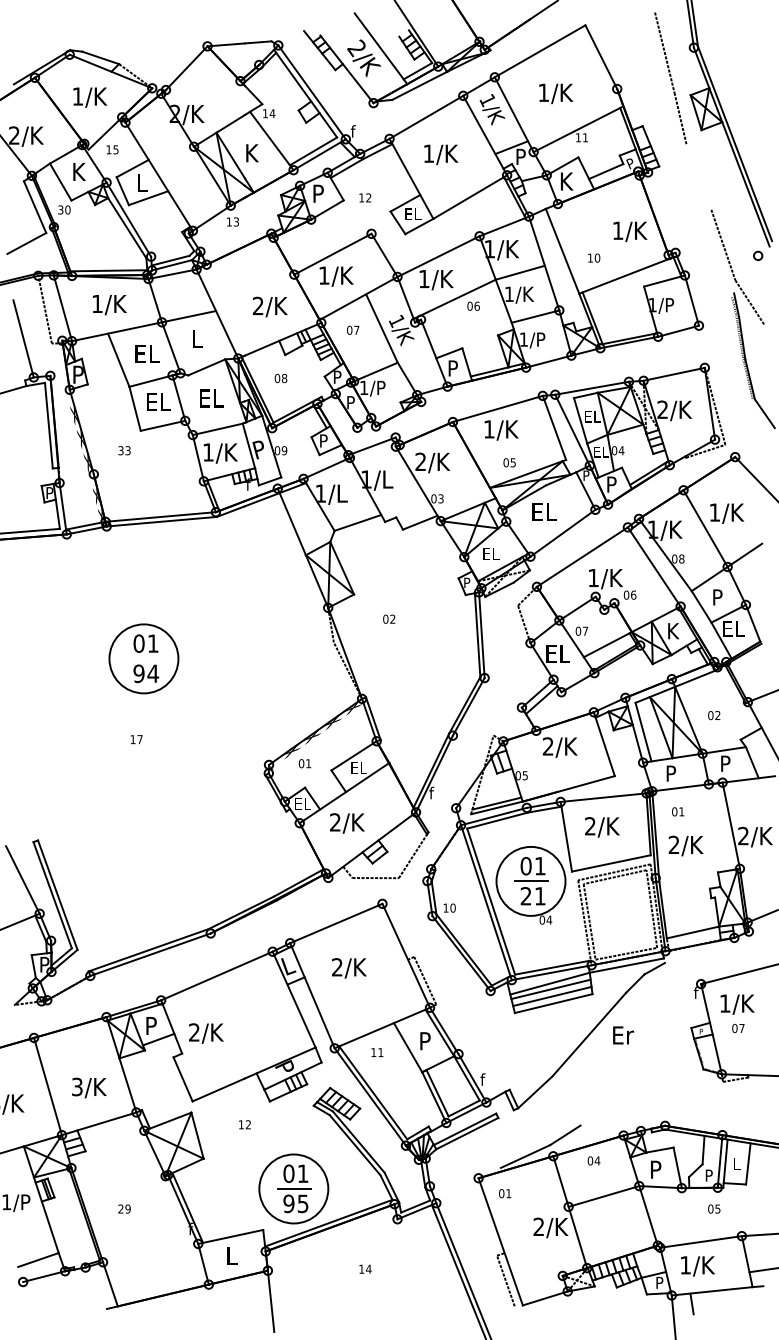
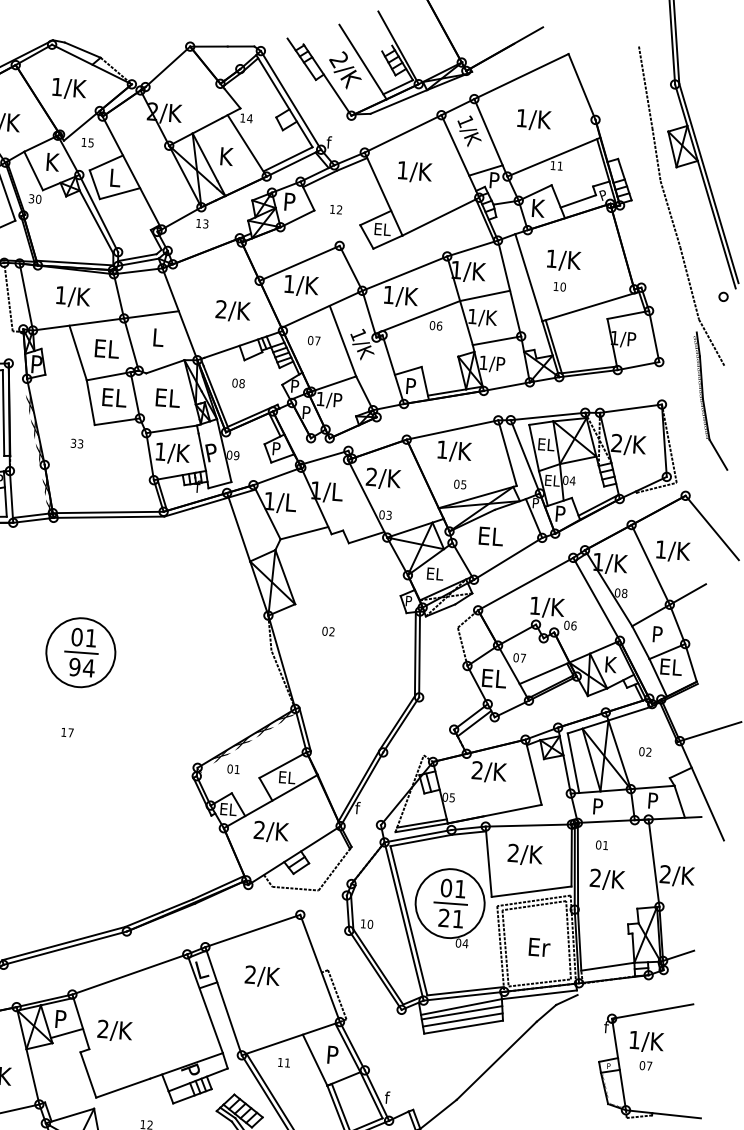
line: (698, 177) -> (669, 214), added
text: (630, 231) -> (564, 260), moved
line: (144, 658) -> (81, 652), added
text: (623, 1035) -> (539, 947), moved

